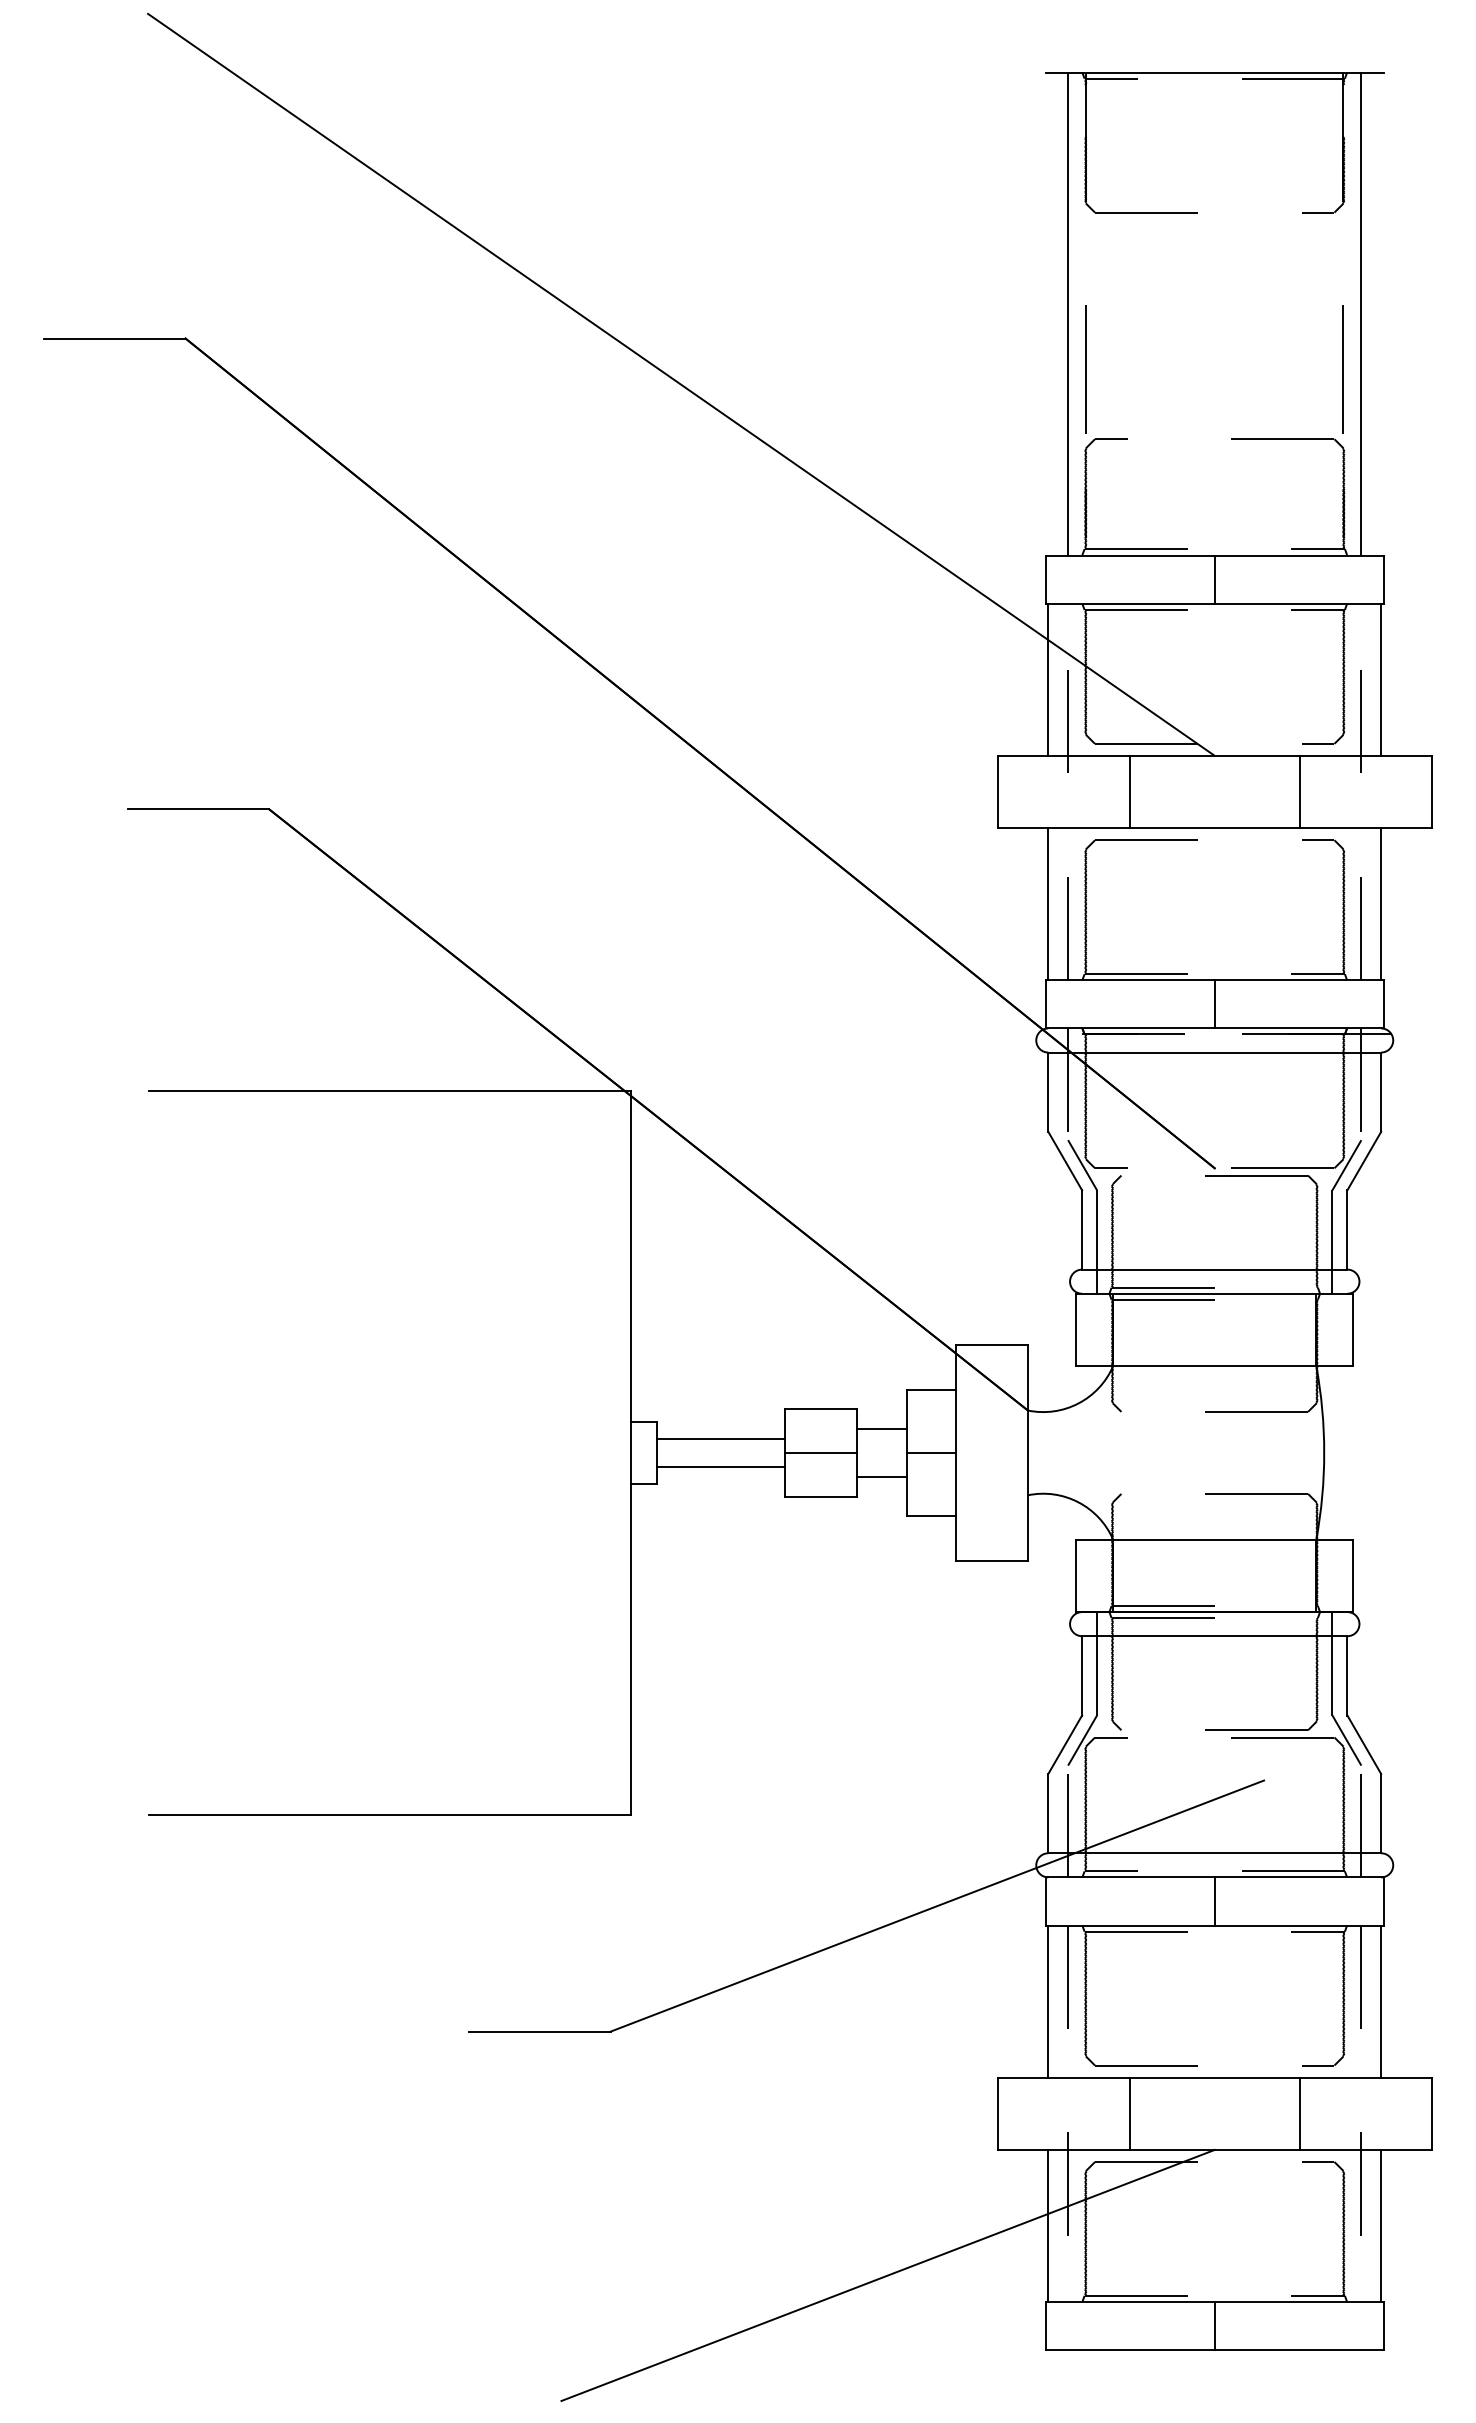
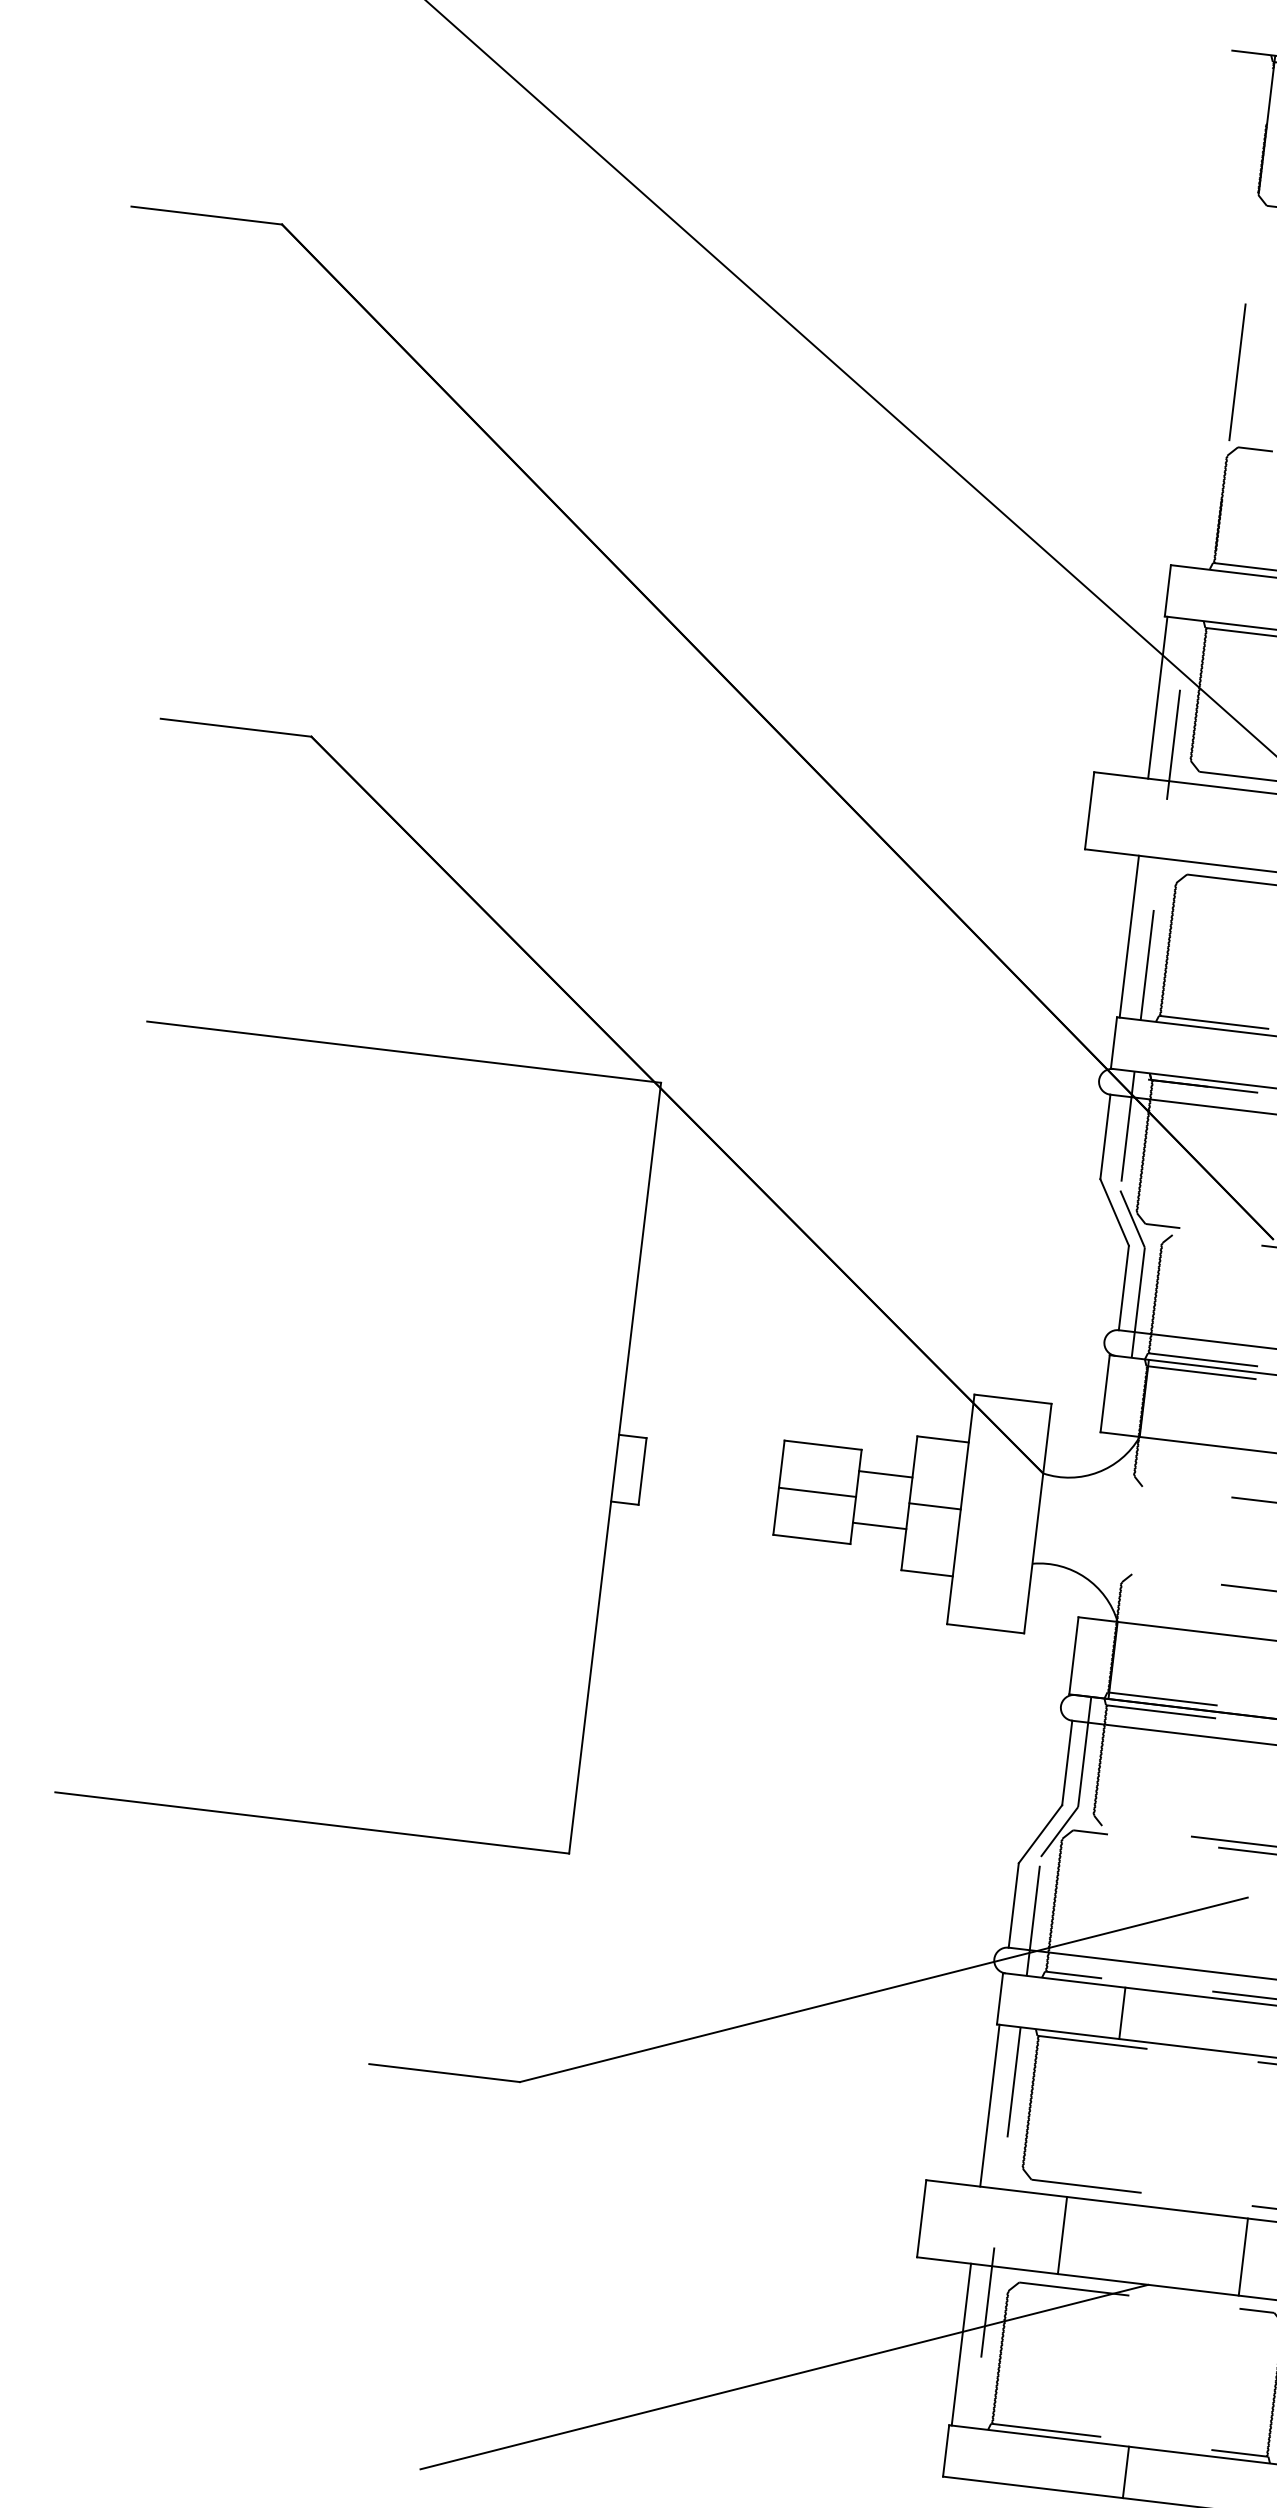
line: (1068, 313) -> (1225, 310), removed
line: (1129, 791) -> (1230, 826), removed
line: (720, 1438) -> (712, 1464), removed
line: (720, 1467) -> (708, 1495), removed
line: (1214, 1901) -> (1122, 2013), moved

